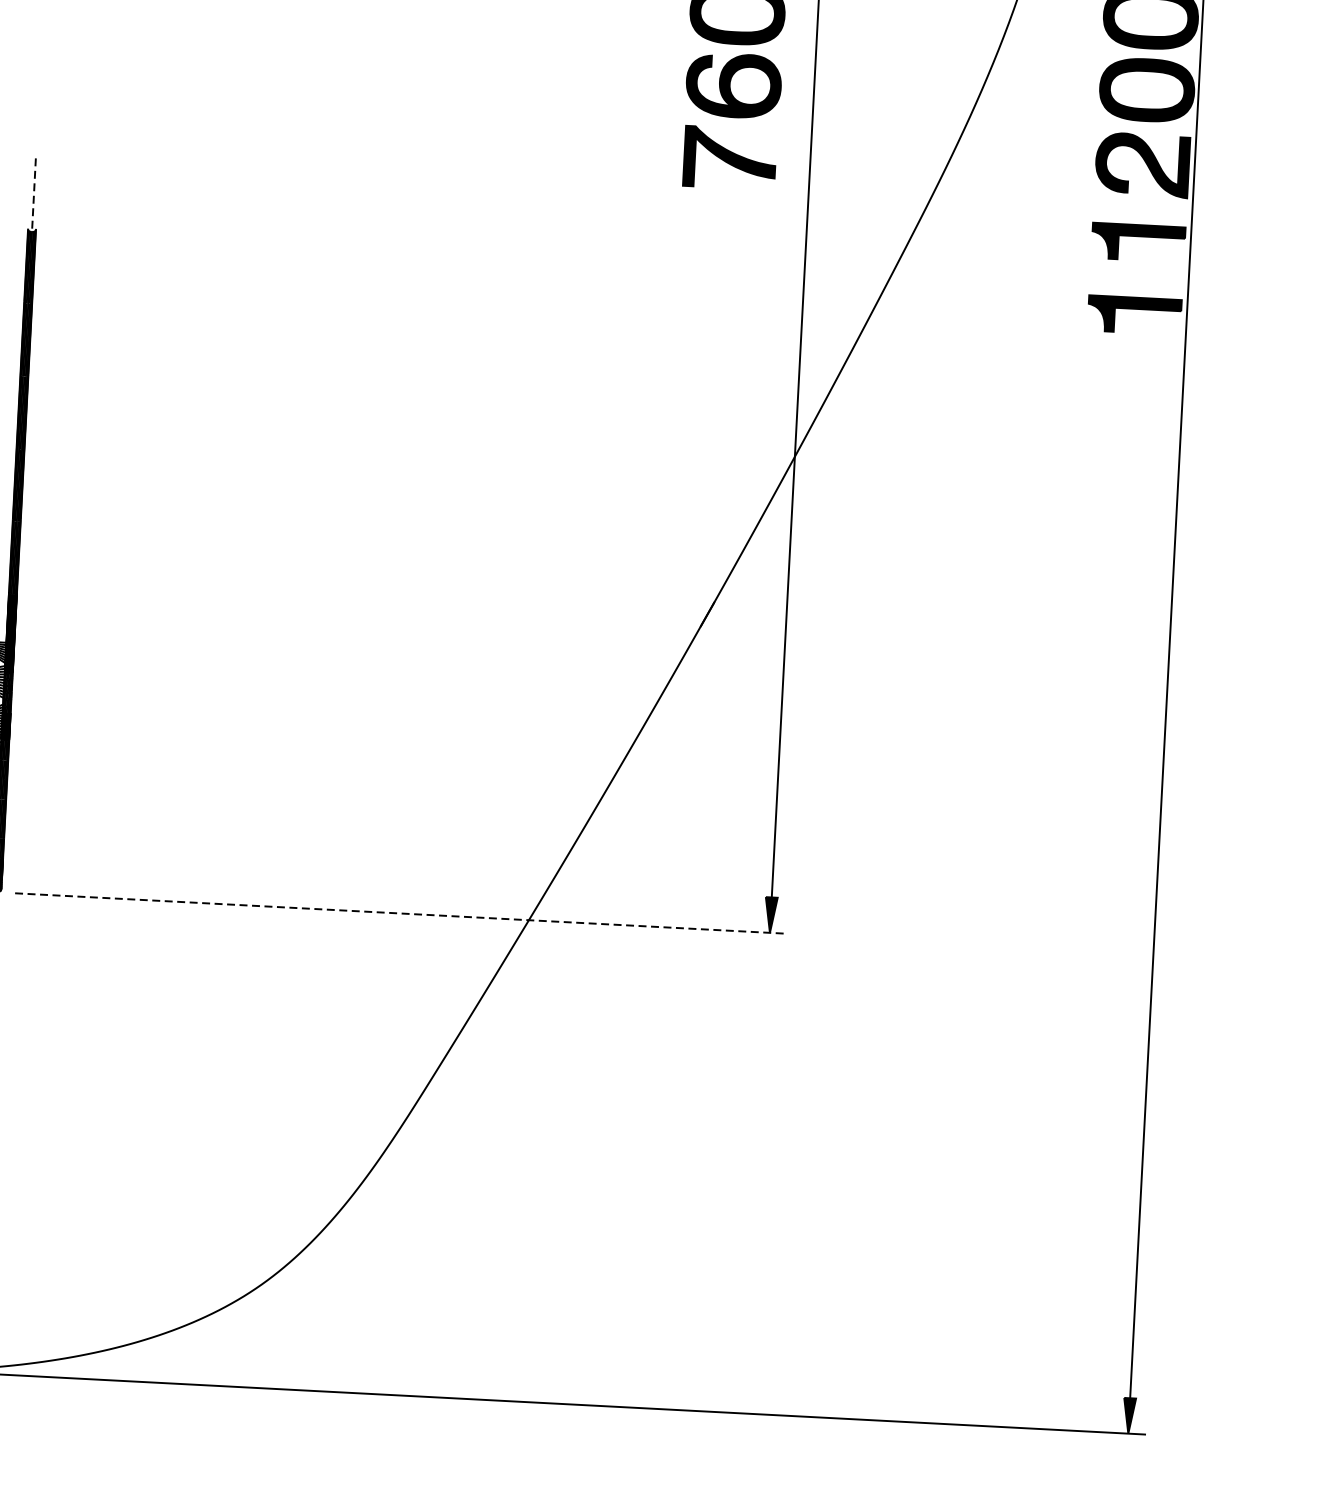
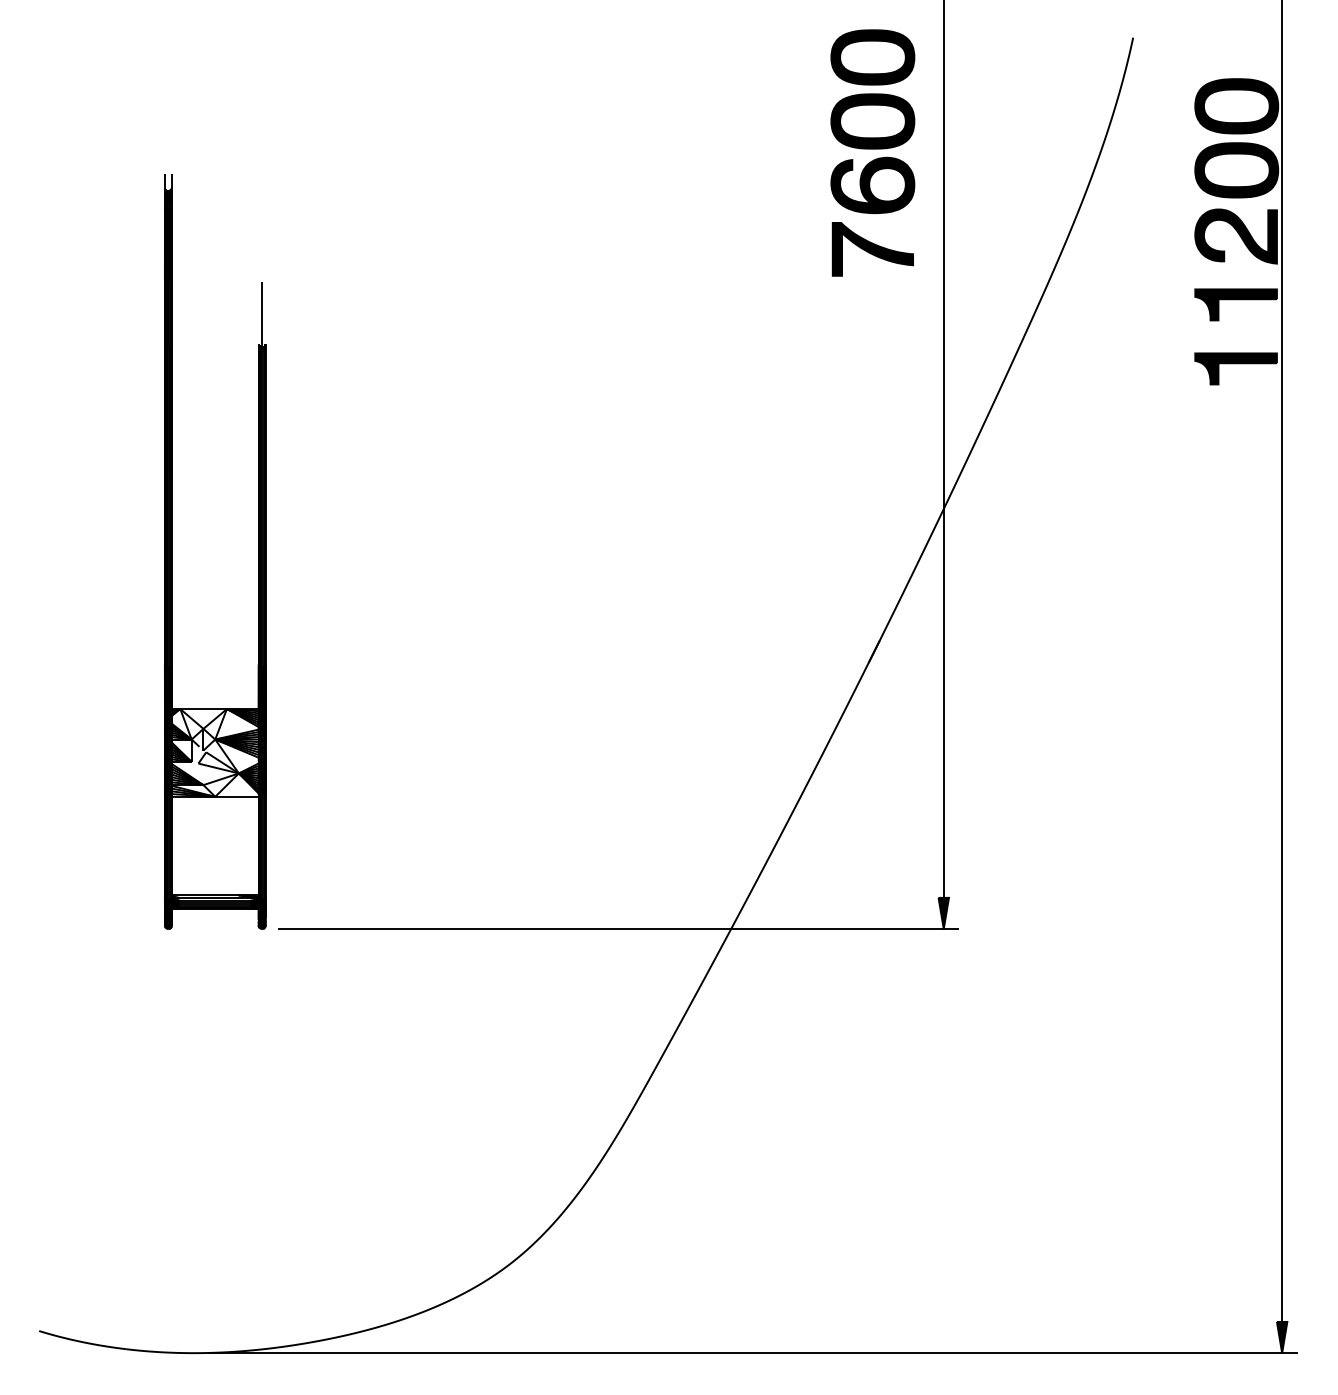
line: (34, 195) -> (262, 314), dashed -> solid
line: (401, 914) -> (618, 929), dashed -> solid

